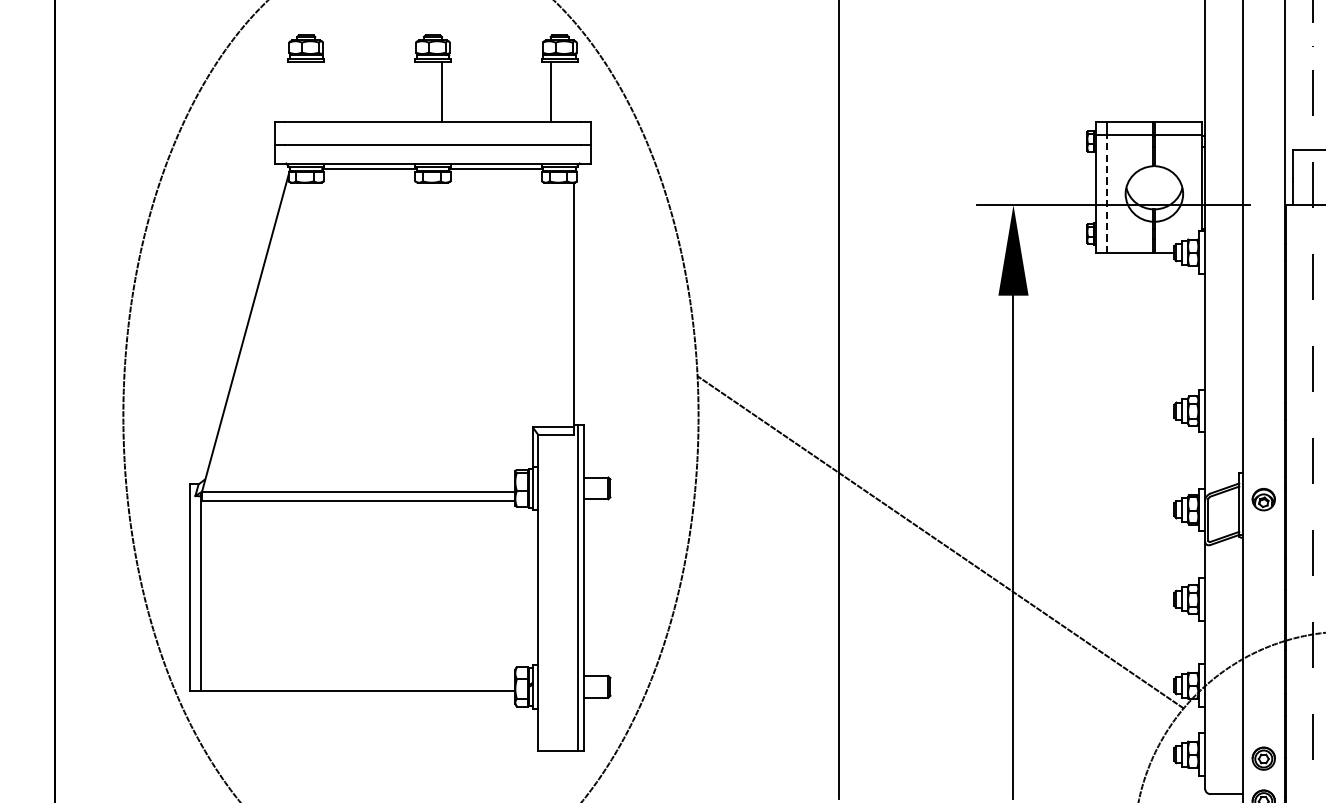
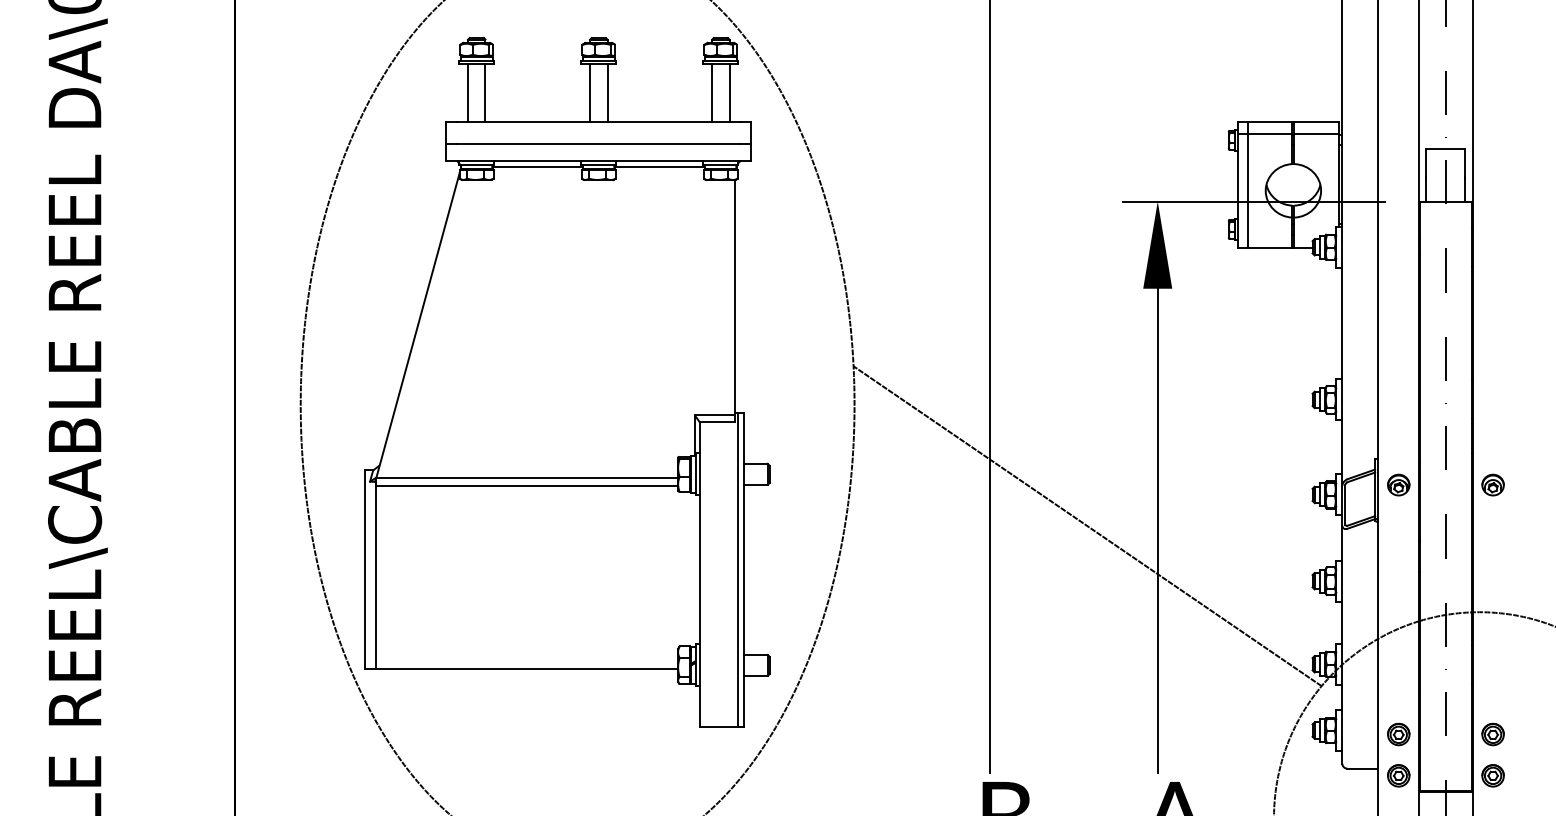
line: (297, 91) -> (468, 92), added
line: (315, 91) -> (485, 92), added
line: (424, 91) -> (590, 92), added
line: (568, 91) -> (729, 92), added
line: (1106, 193) -> (1247, 190), dashed -> solid

